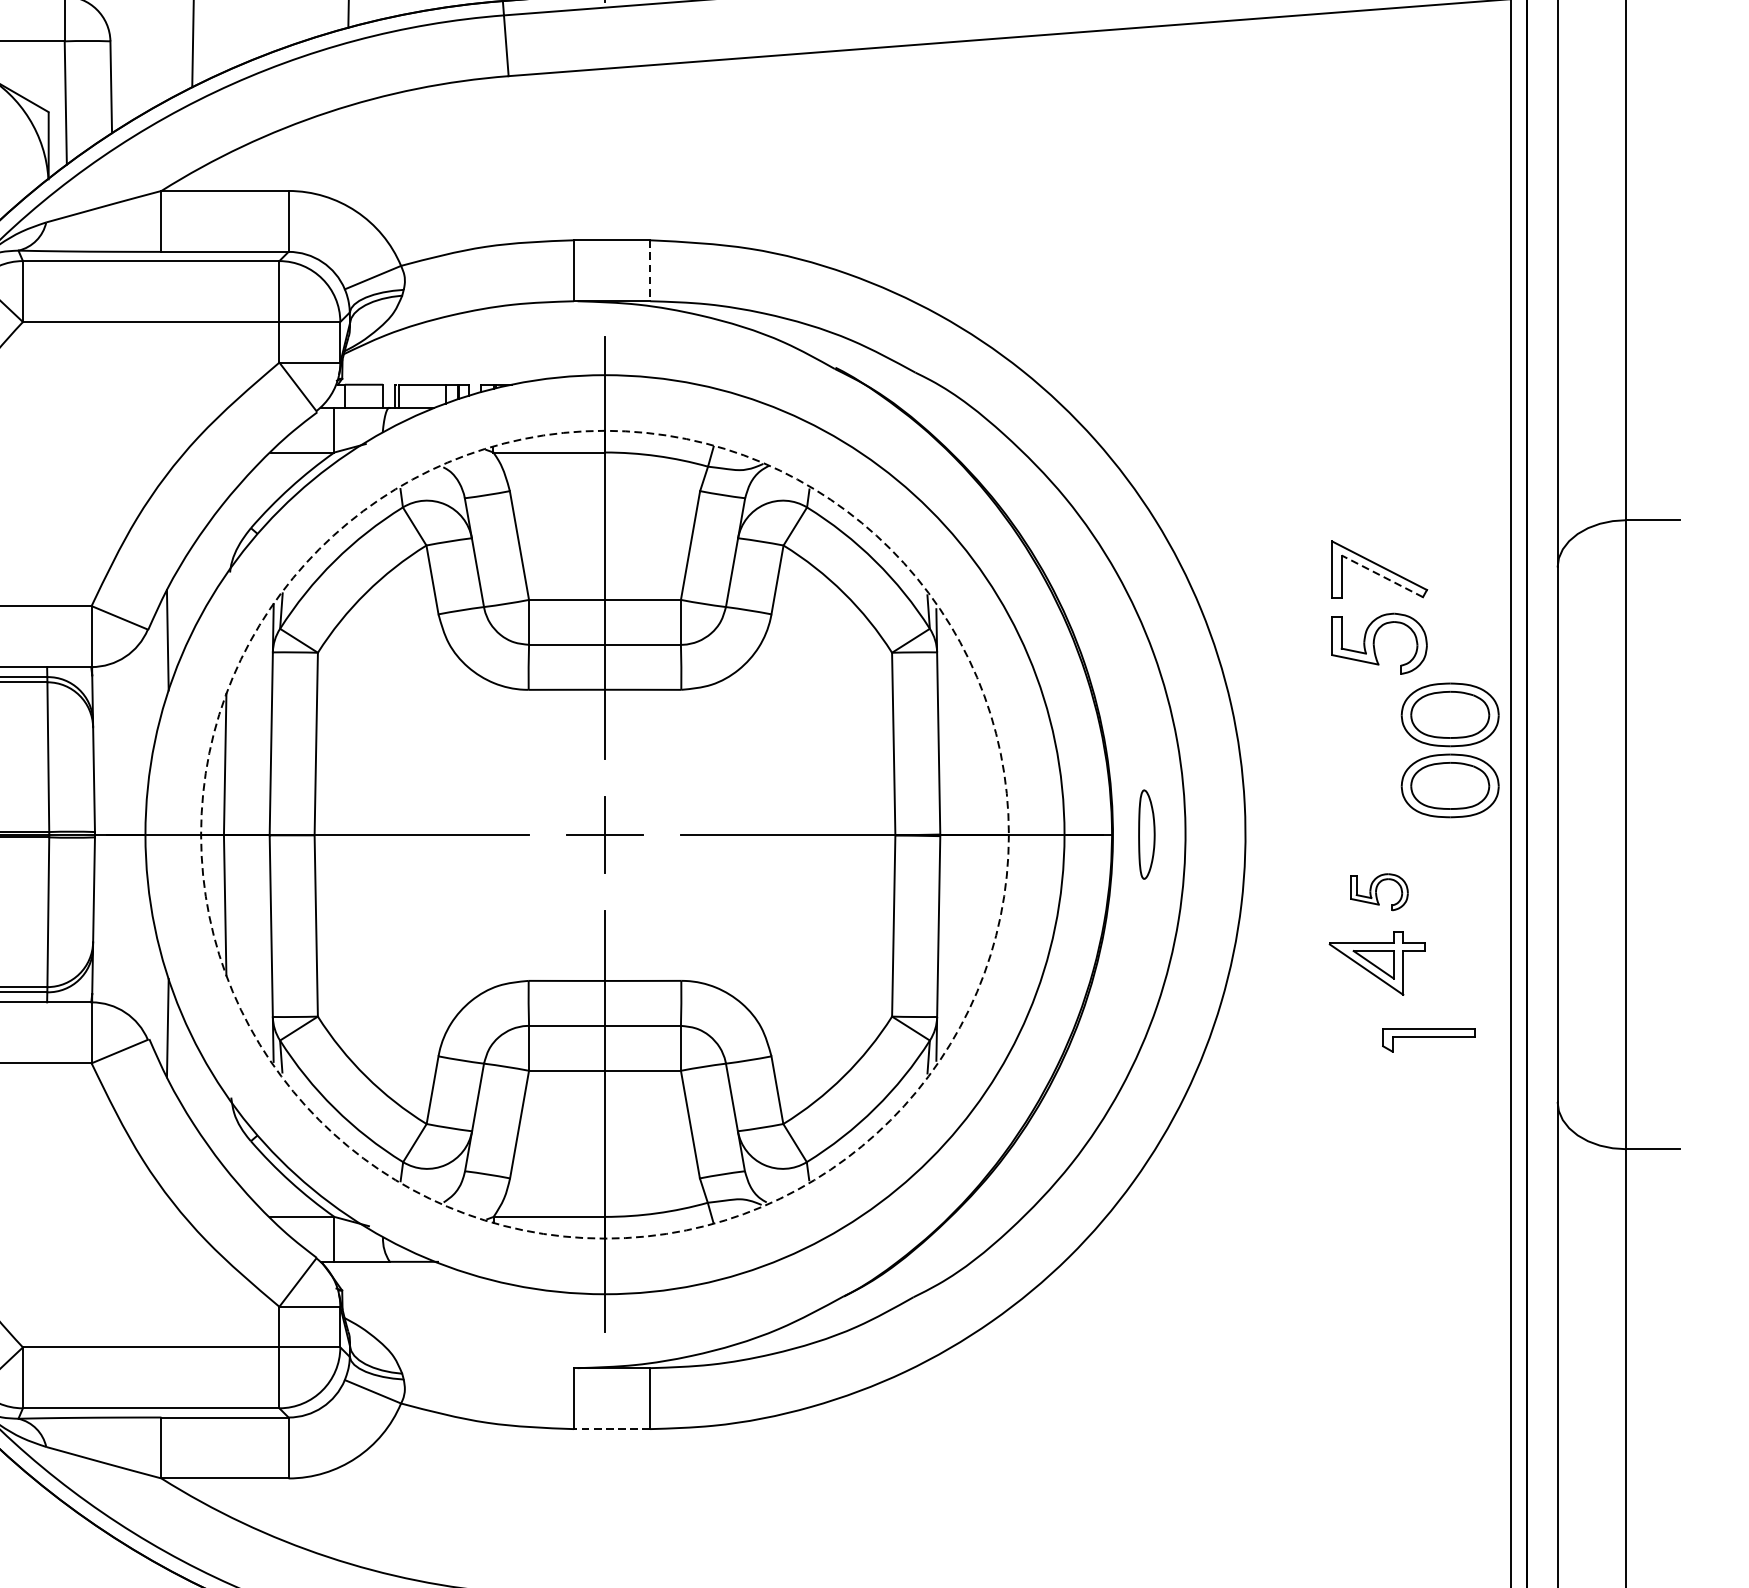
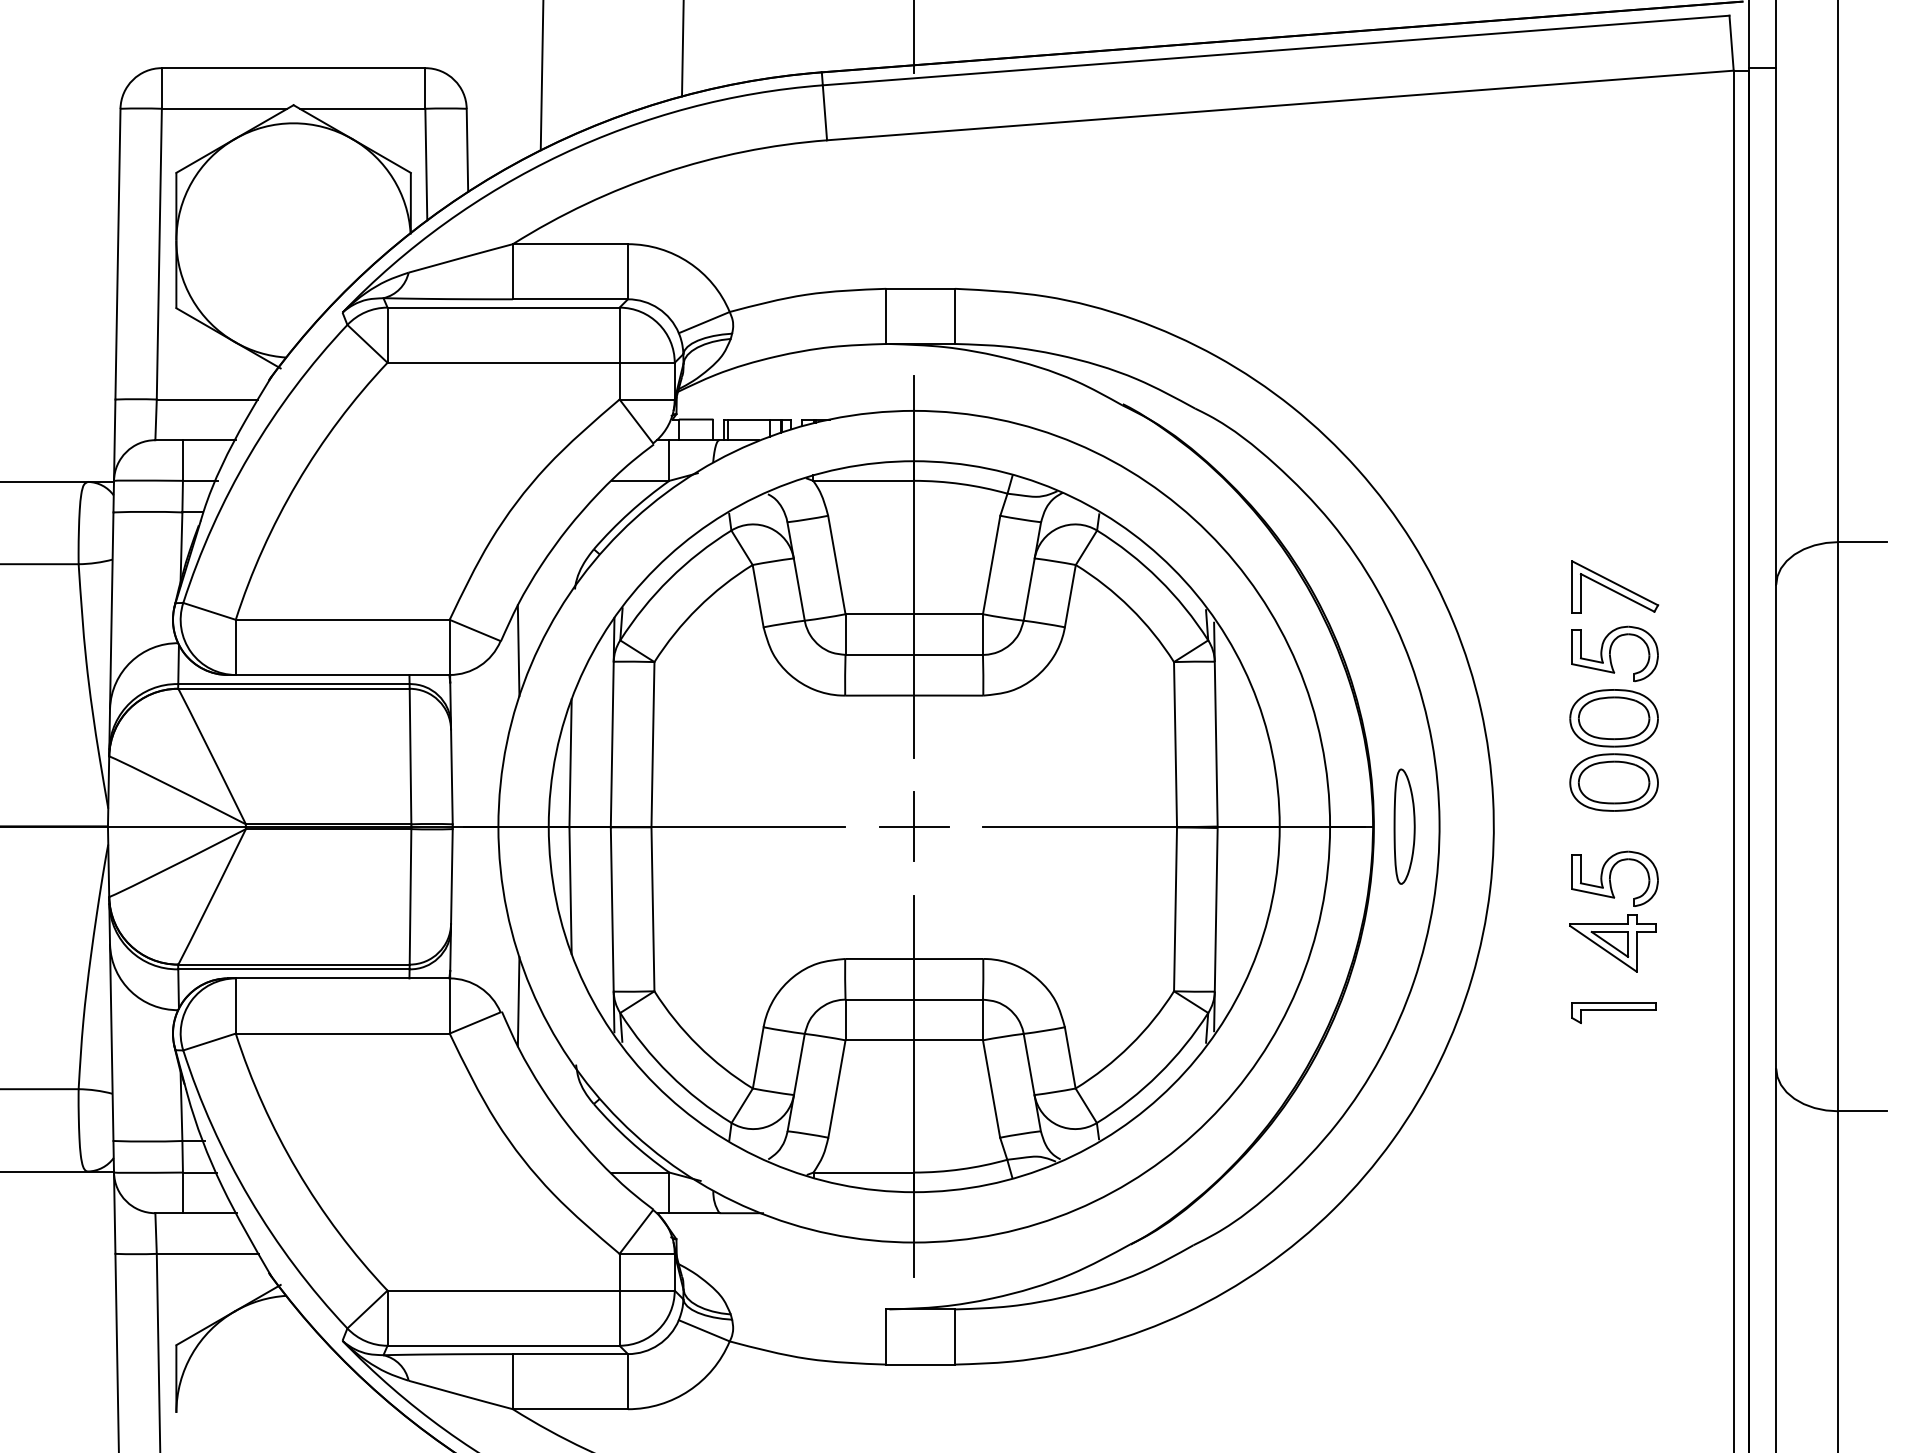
line: (650, 270) -> (955, 316), dashed -> solid
line: (1382, 575) -> (1617, 592), dashed -> solid
part: (1449, 750) -> (1613, 750), moved
circle: (604, 834) -> (913, 826), dashed -> solid
part: (1146, 834) -> (1404, 826), size x1.43
part: (1378, 891) -> (1614, 878), size x1.67
part: (1428, 1040) -> (1613, 1012), moved
line: (611, 1429) -> (920, 1364), dashed -> solid

